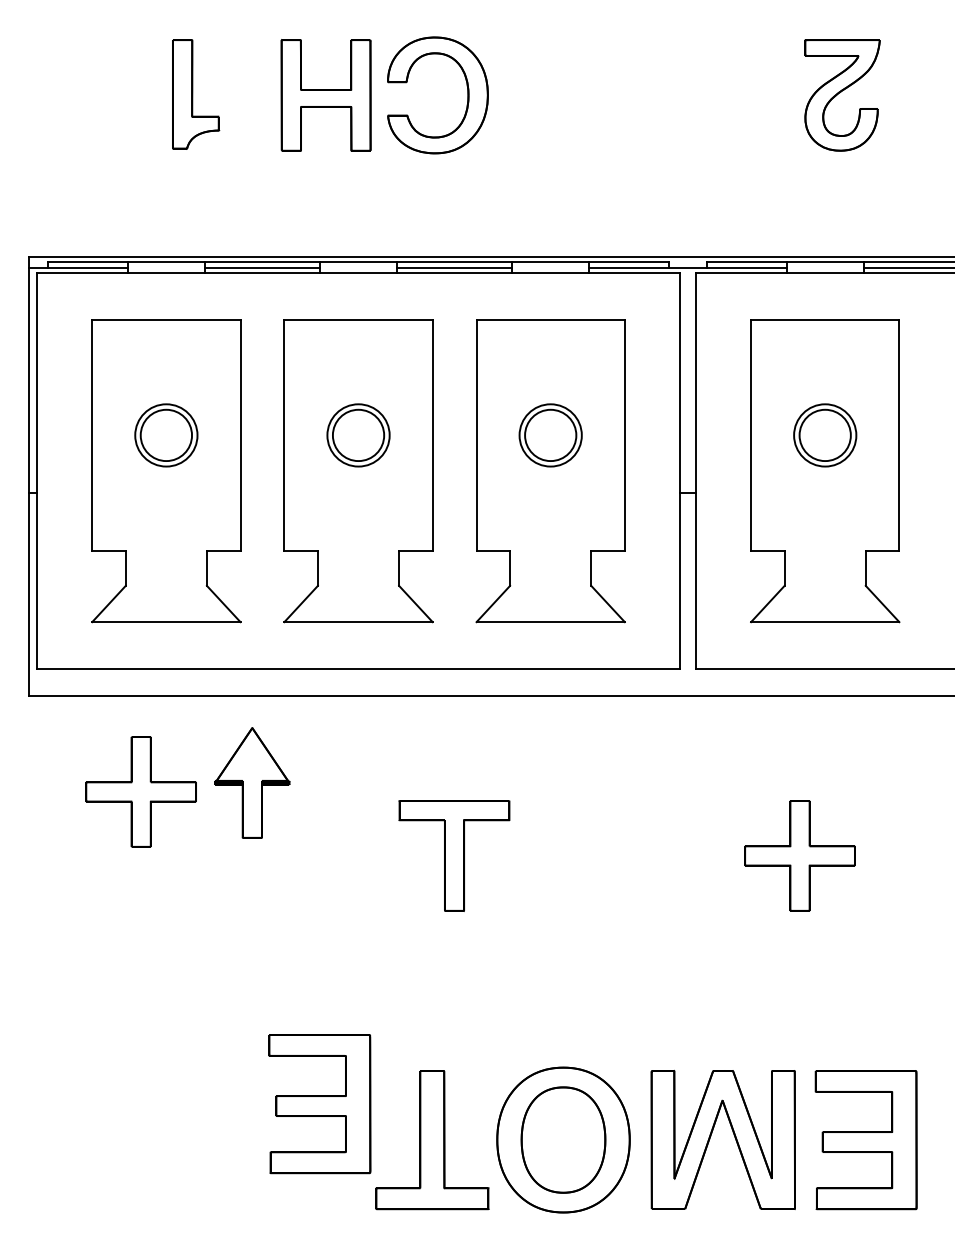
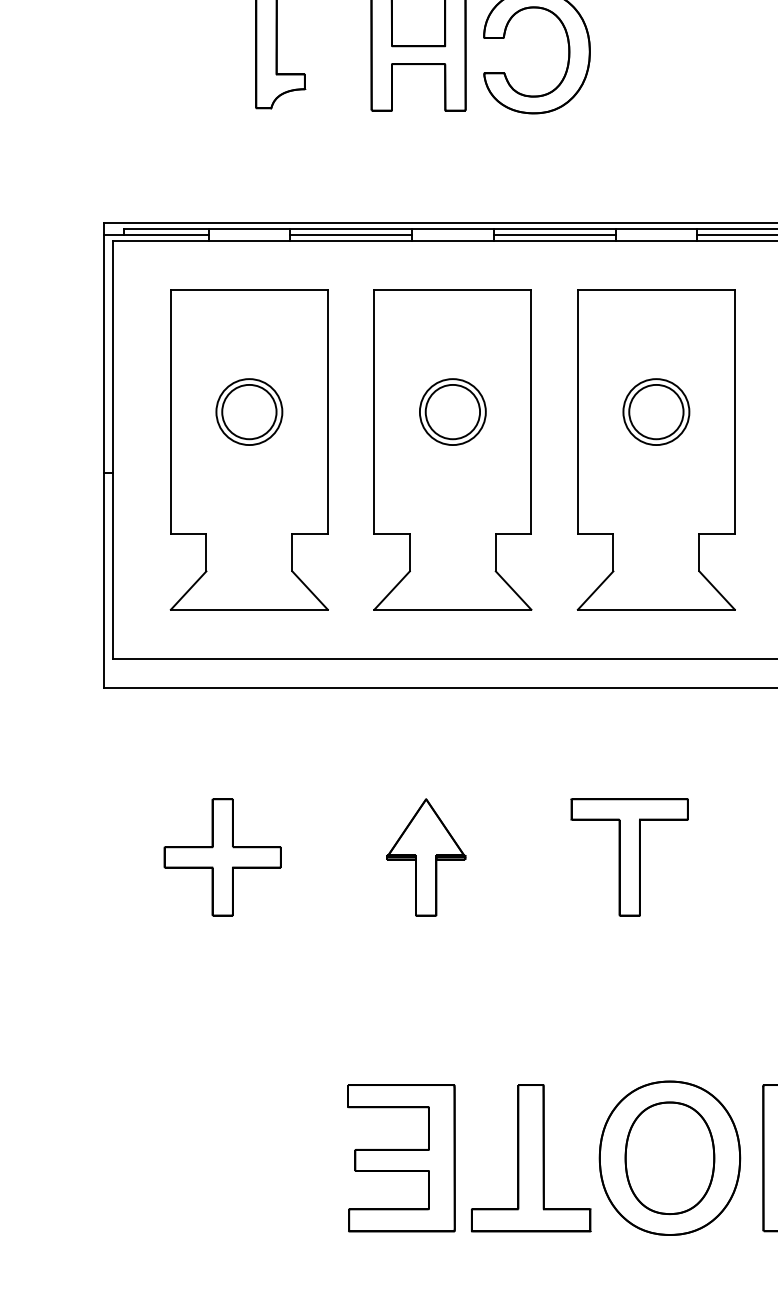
part: (252, 782) -> (426, 856), moved
part: (140, 791) -> (221, 856), moved
part: (454, 855) -> (629, 856), moved
part: (319, 1104) -> (400, 1158), moved

